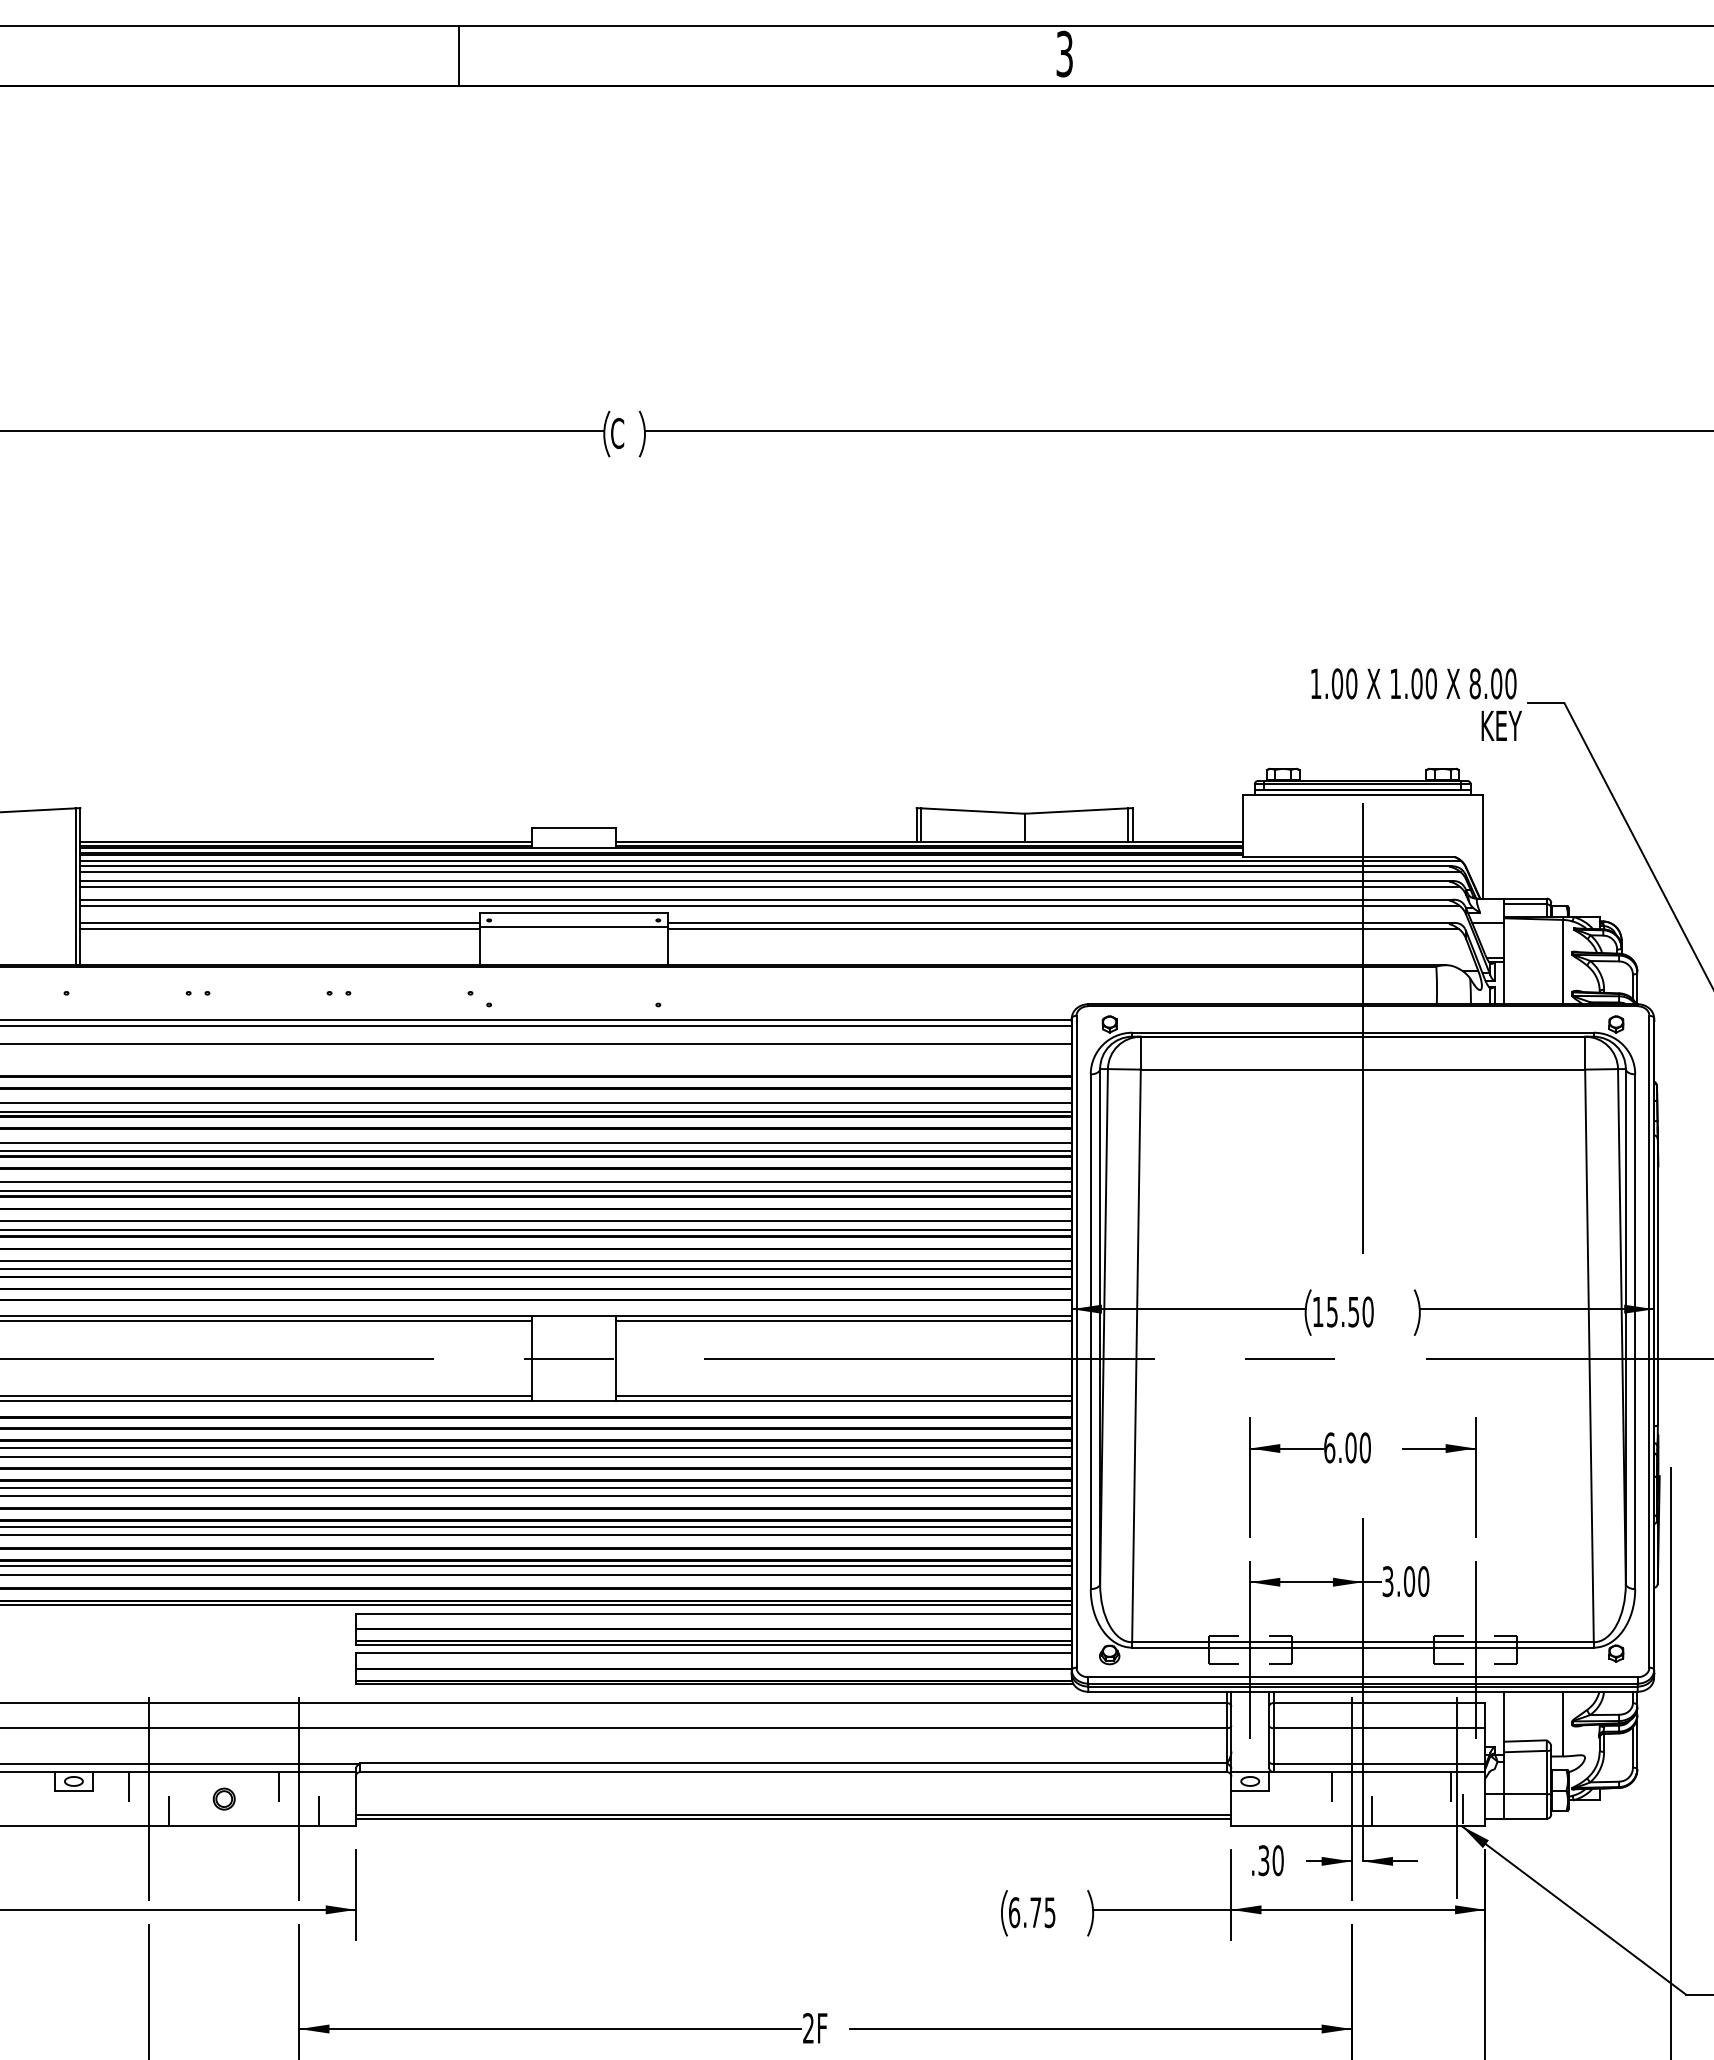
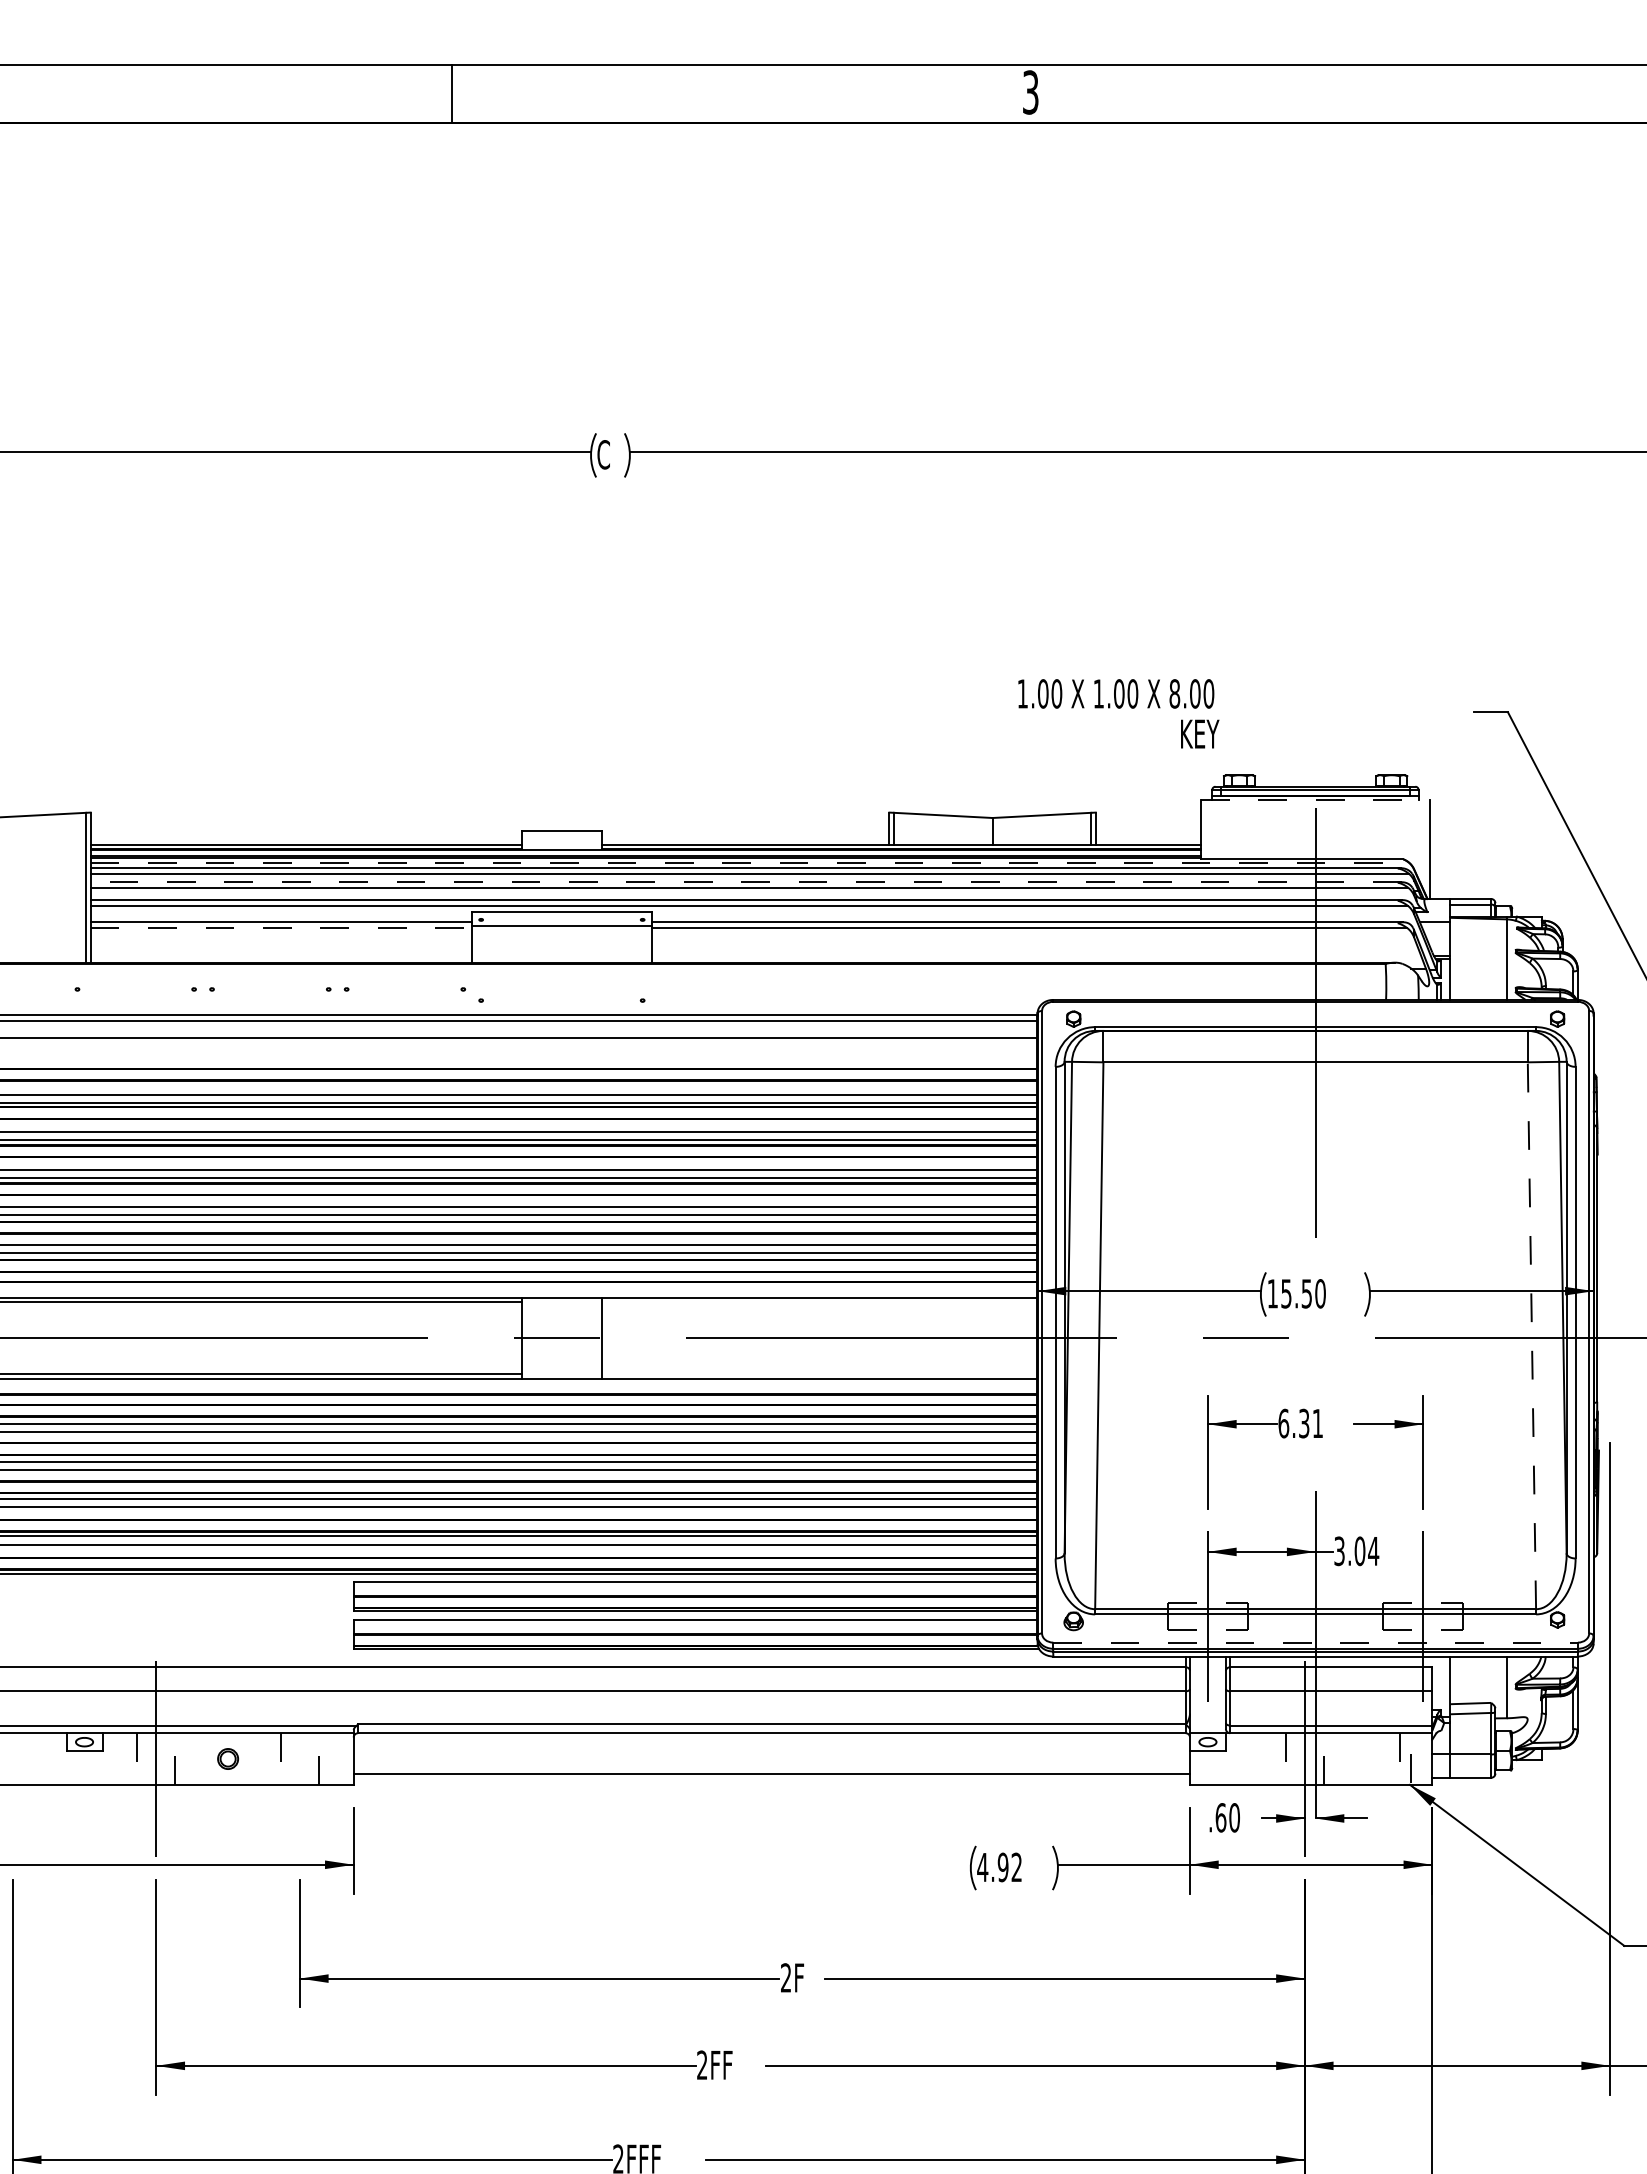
text: (1416, 704) -> (1118, 713), moved
line: (1362, 795) -> (1315, 800), solid -> dashed
line: (771, 861) -> (750, 863), solid -> dashed
line: (766, 881) -> (745, 882), solid -> dashed
line: (280, 928) -> (281, 927), solid -> dashed
line: (843, 1321) -> (819, 1302), removed
line: (1589, 1355) -> (1531, 1335), solid -> dashed
line: (843, 1396) -> (819, 1374), removed
text: (1357, 1447) -> (1310, 1423), 6.00 -> 6.31
text: (1423, 1581) -> (1373, 1551), 3.00 -> 3.04
line: (1363, 1677) -> (1316, 1642), solid -> dashed
line: (1457, 1797) -> (1405, 1757), removed
line: (299, 1798) -> (299, 1758), removed
line: (793, 1819) -> (771, 1778), removed
text: (1263, 1860) -> (1220, 1817), .30 -> .60
text: (1031, 1912) -> (999, 1867), 6.75 -> 4.92

